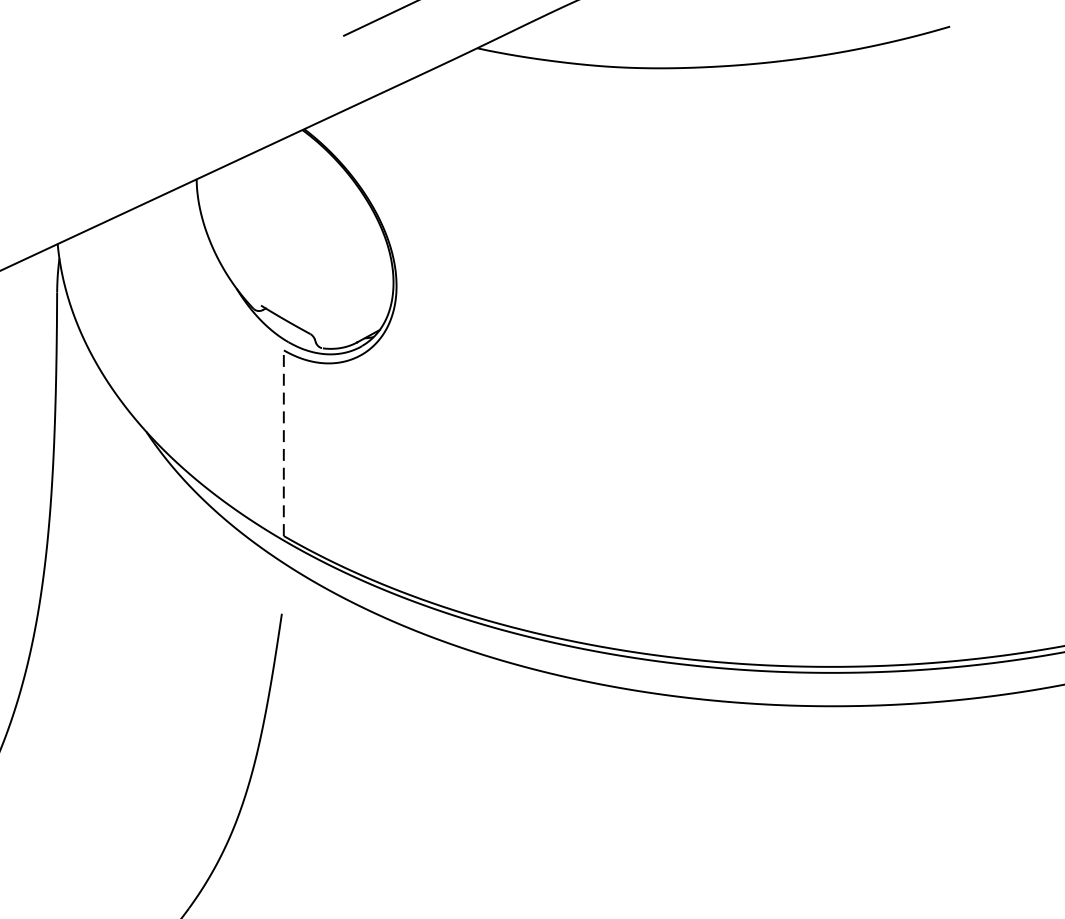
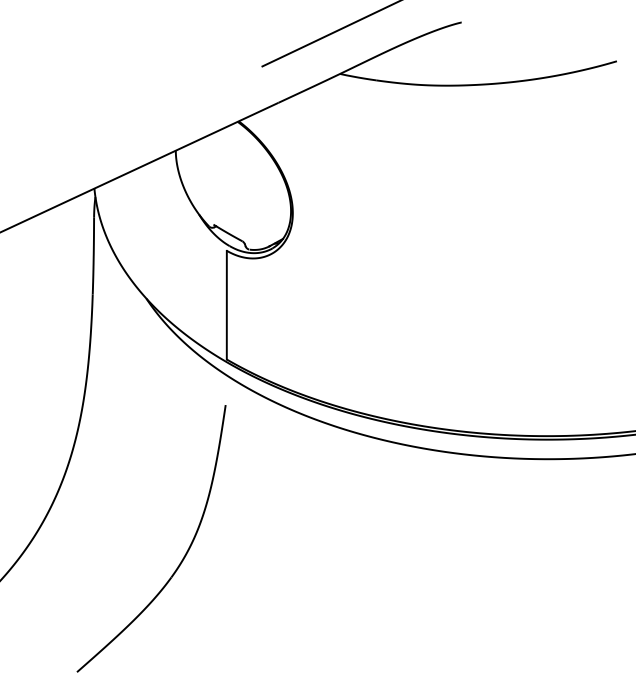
line: (283, 442) -> (226, 304), dashed -> solid

